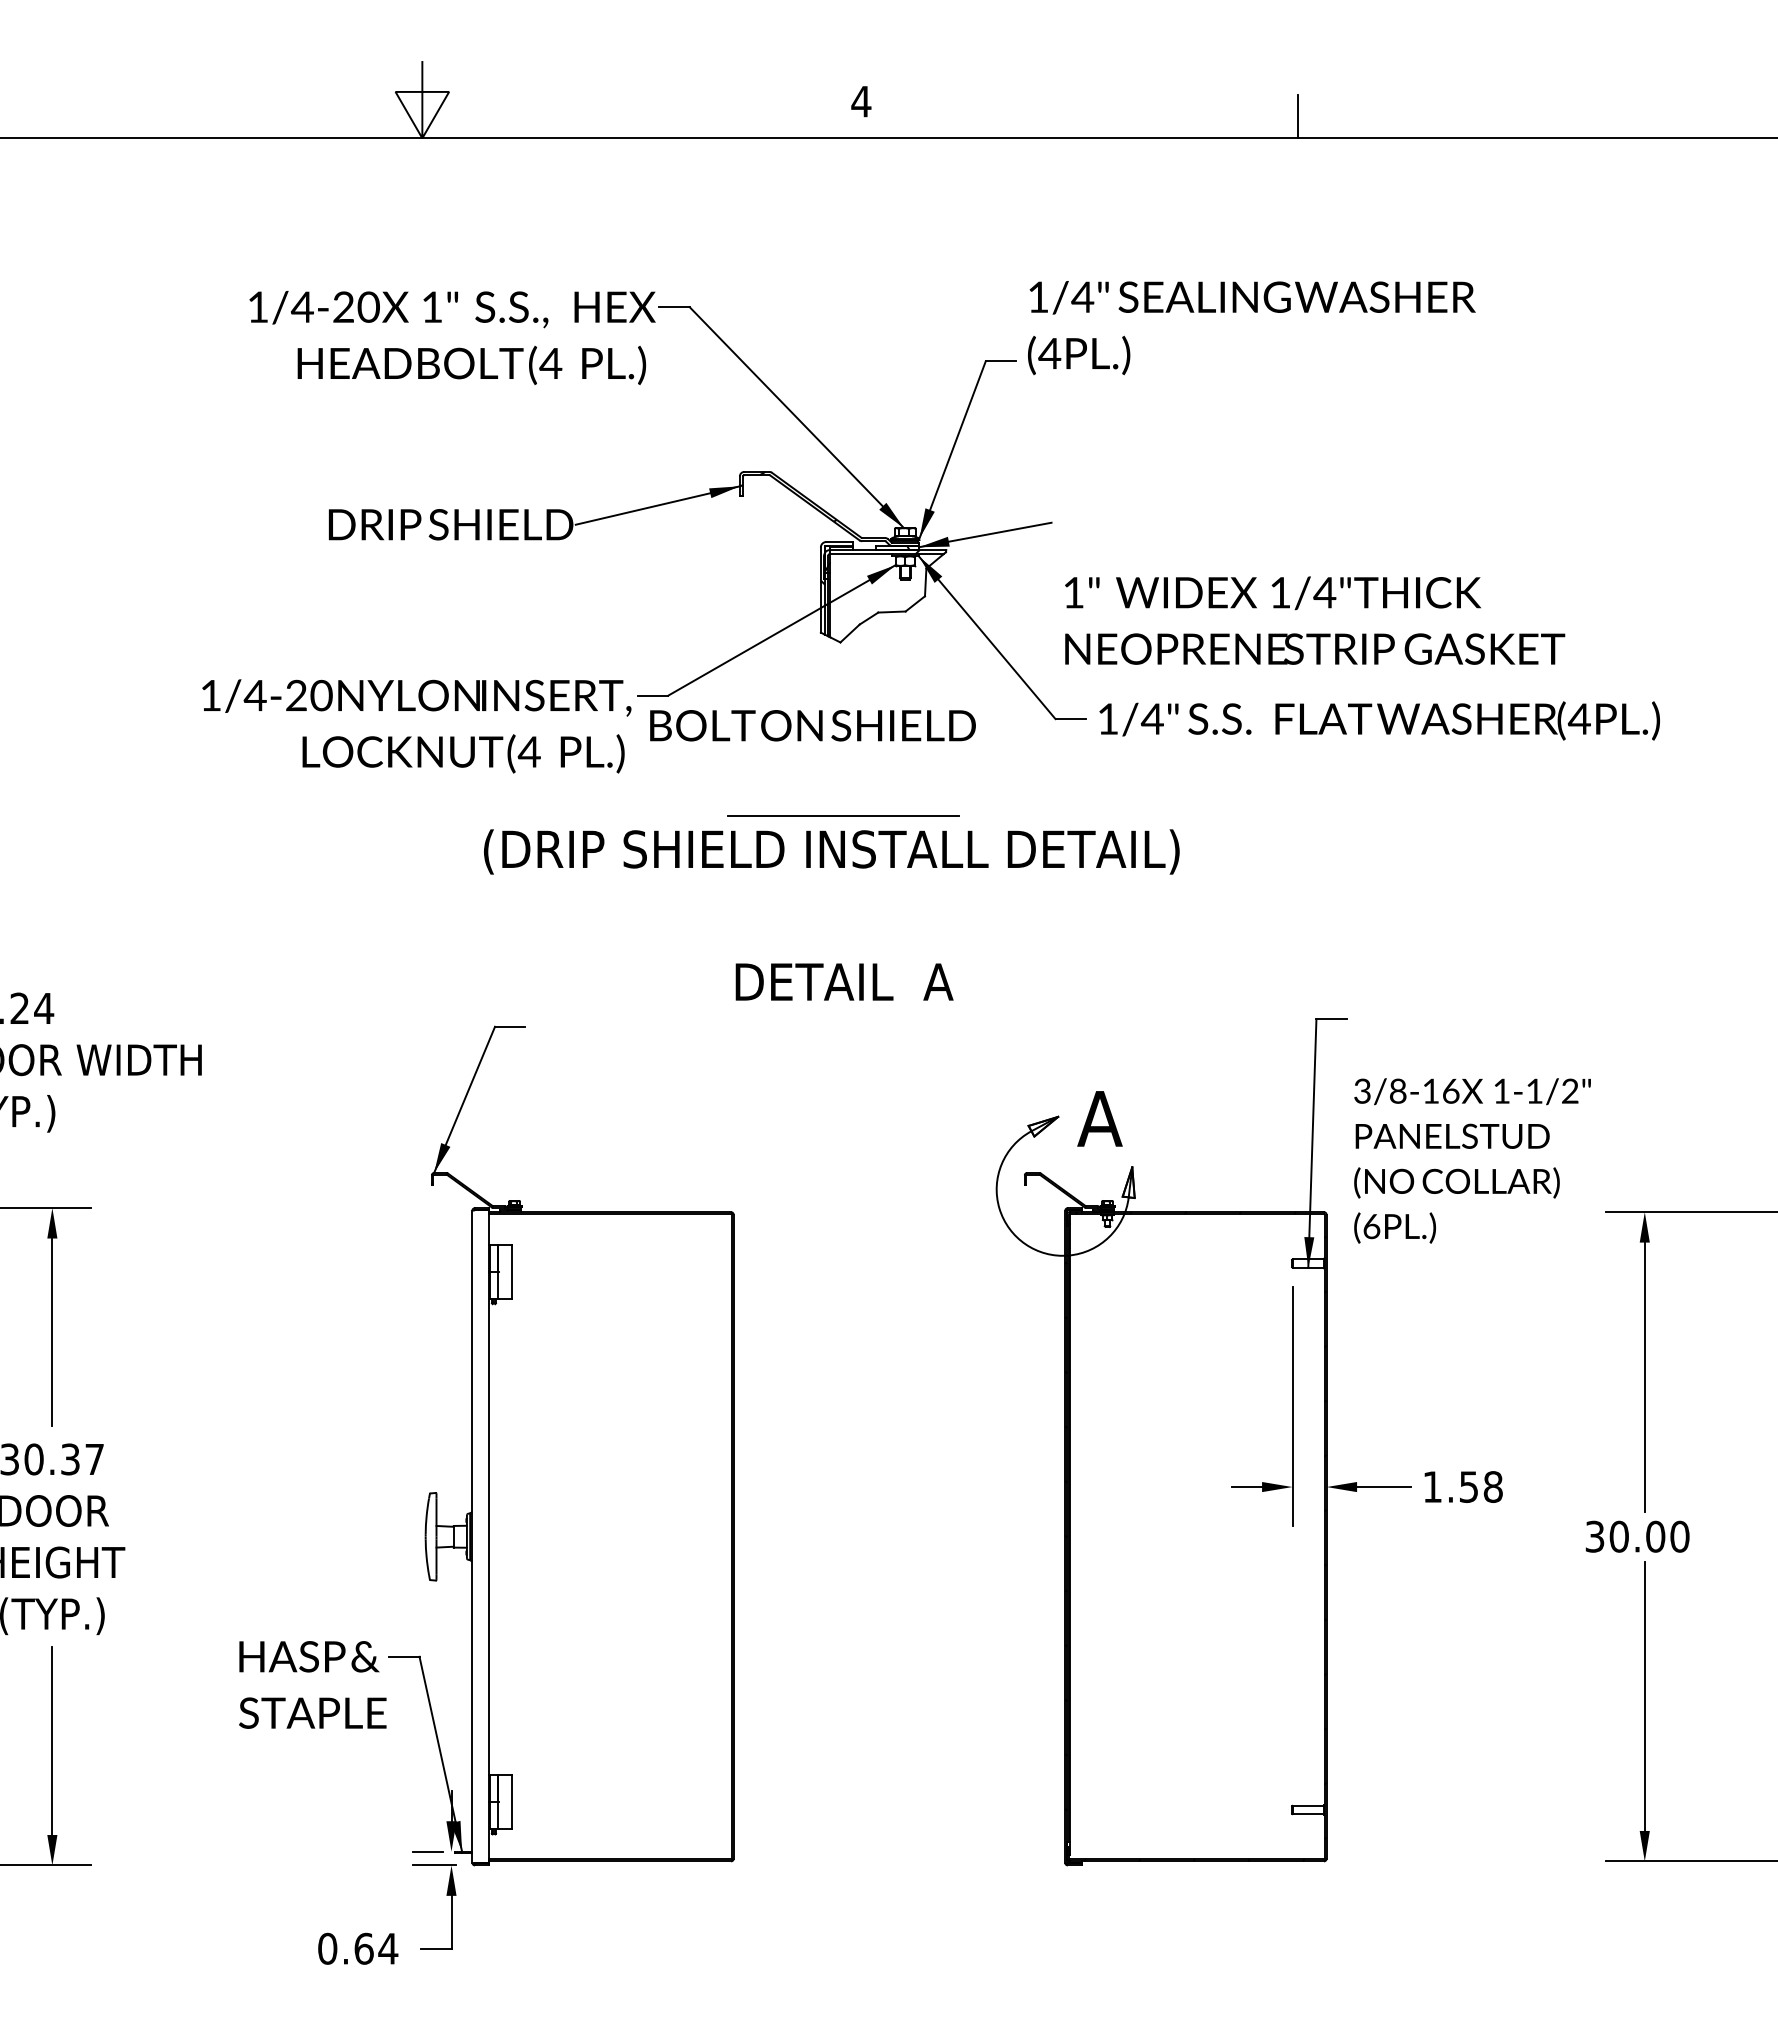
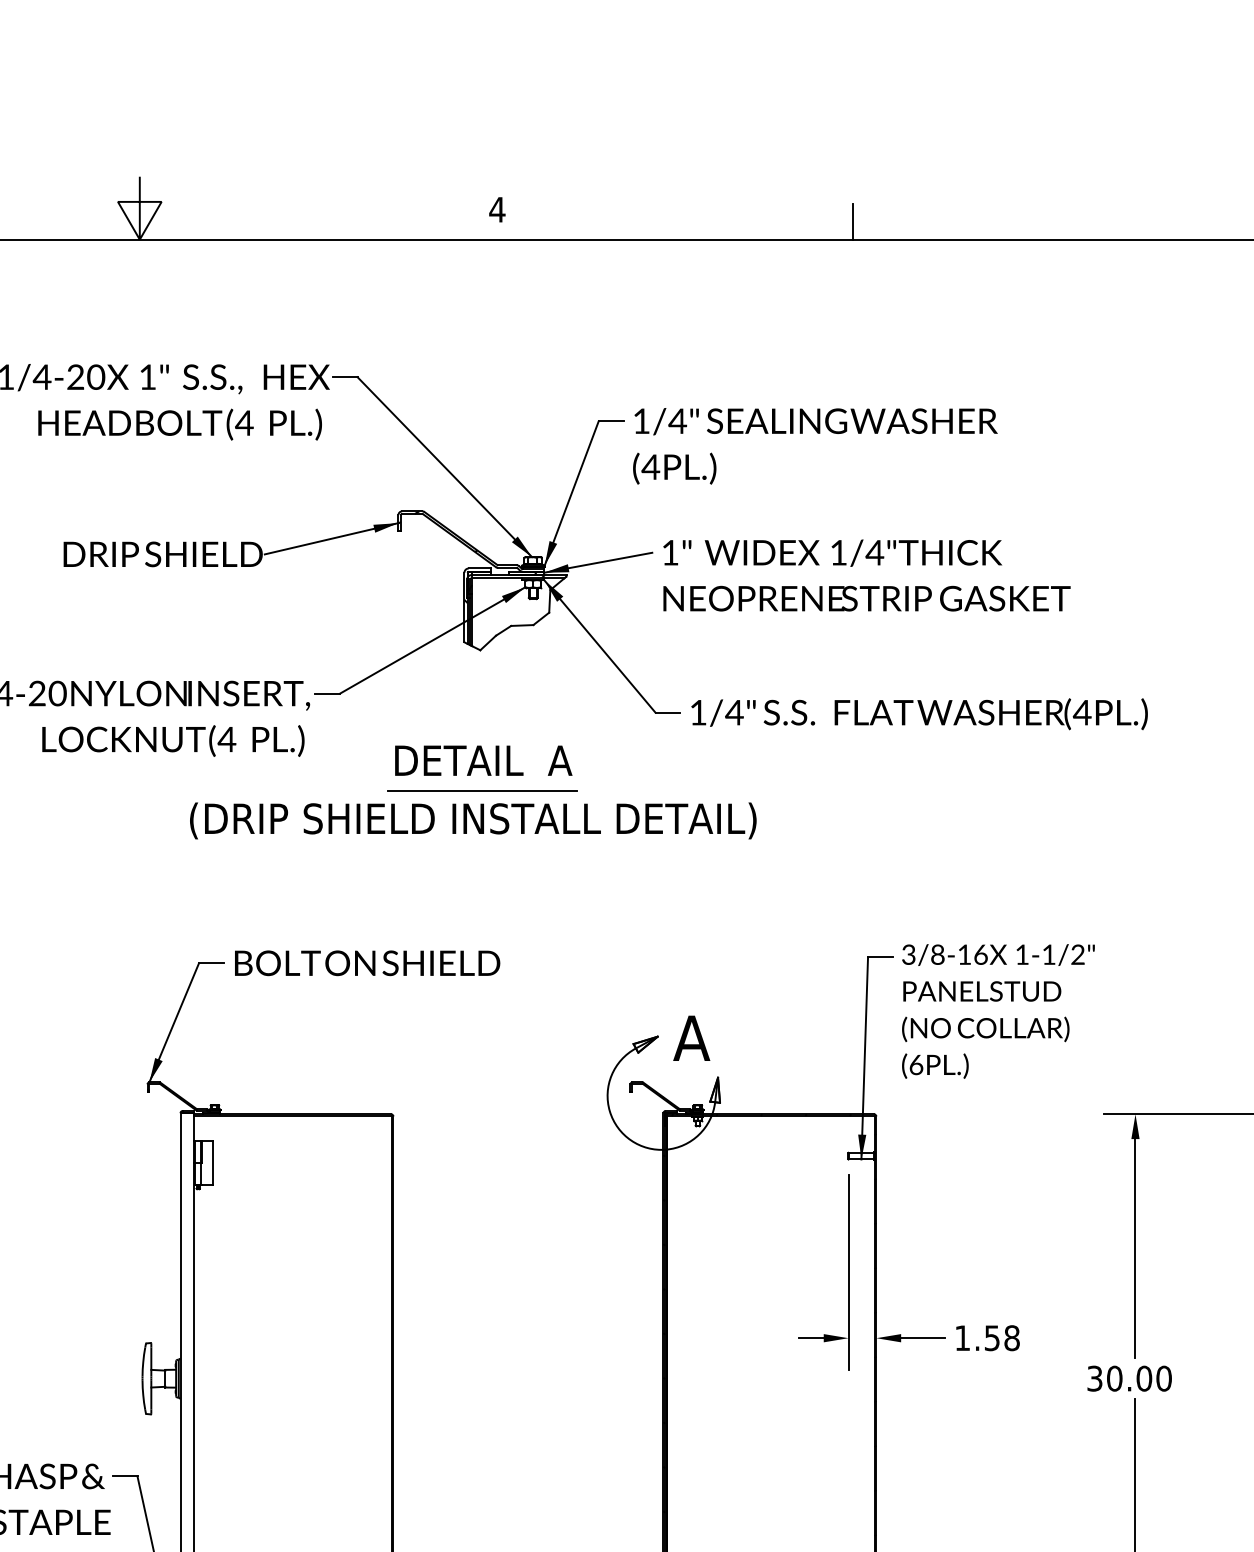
text: (1251, 328) -> (815, 446), moved
text: (1315, 620) -> (867, 575), moved
text: (812, 725) -> (367, 963), moved
text: (844, 981) -> (483, 760), moved
text: (1472, 1160) -> (998, 1011), moved

